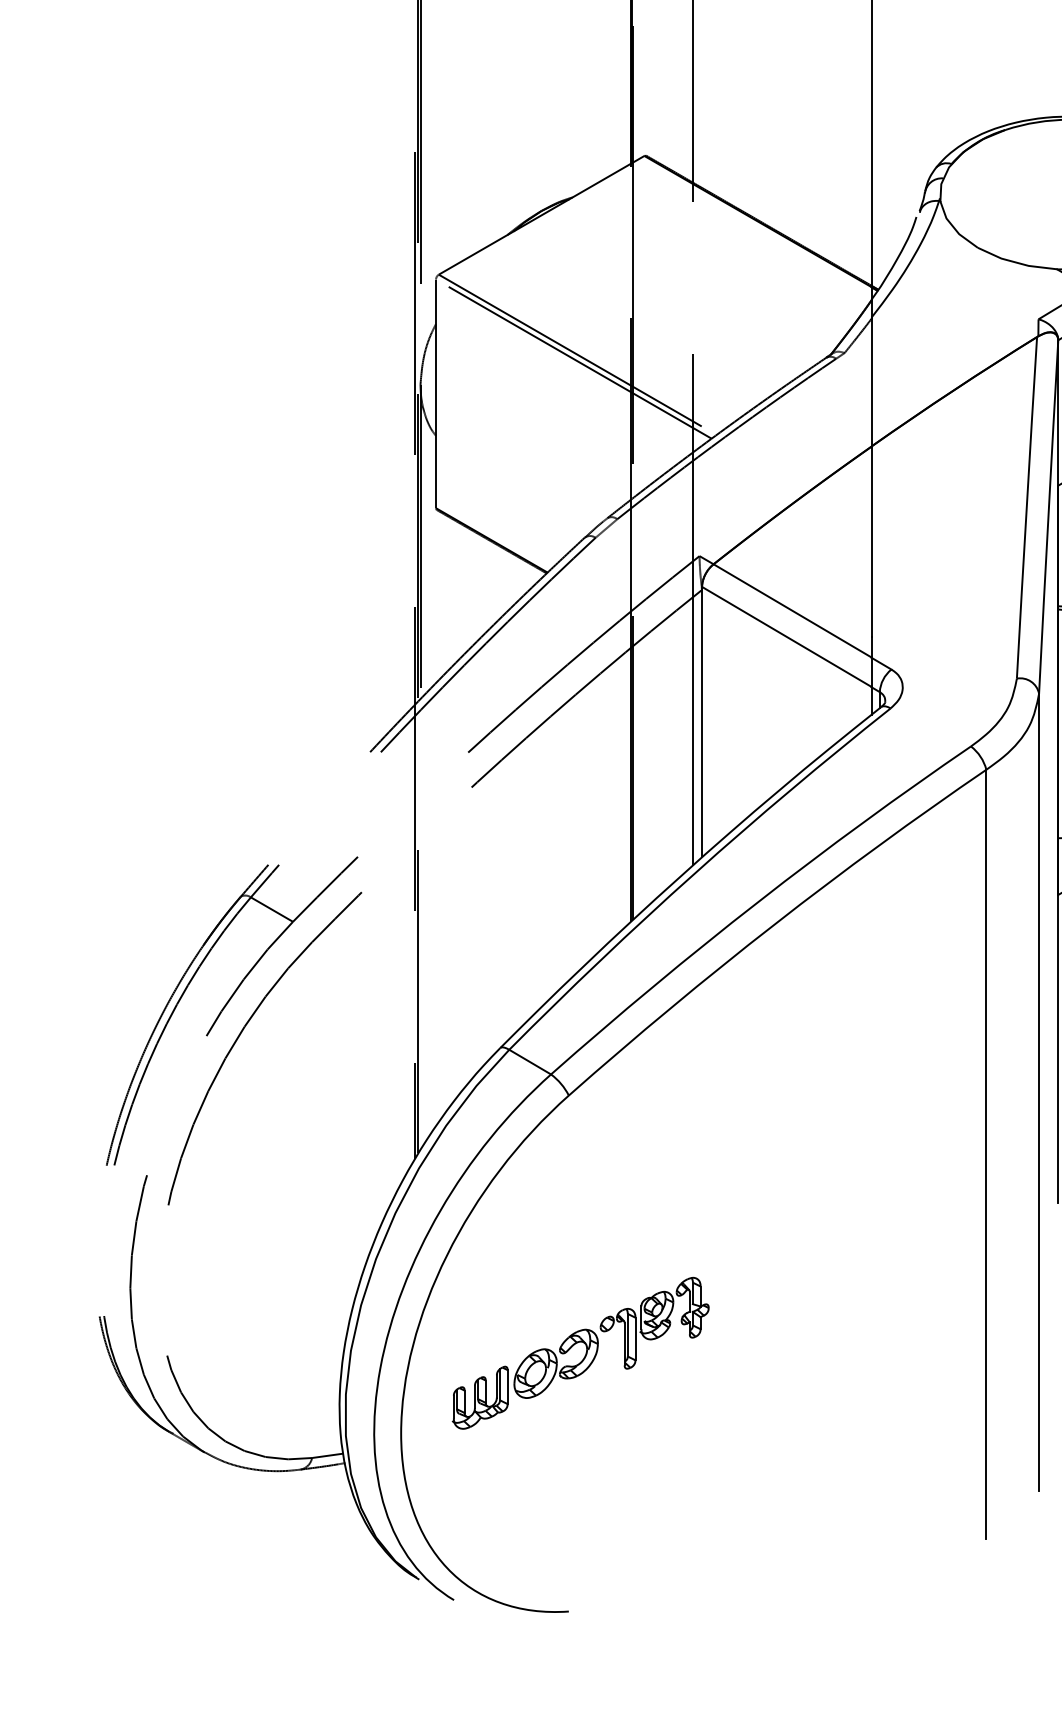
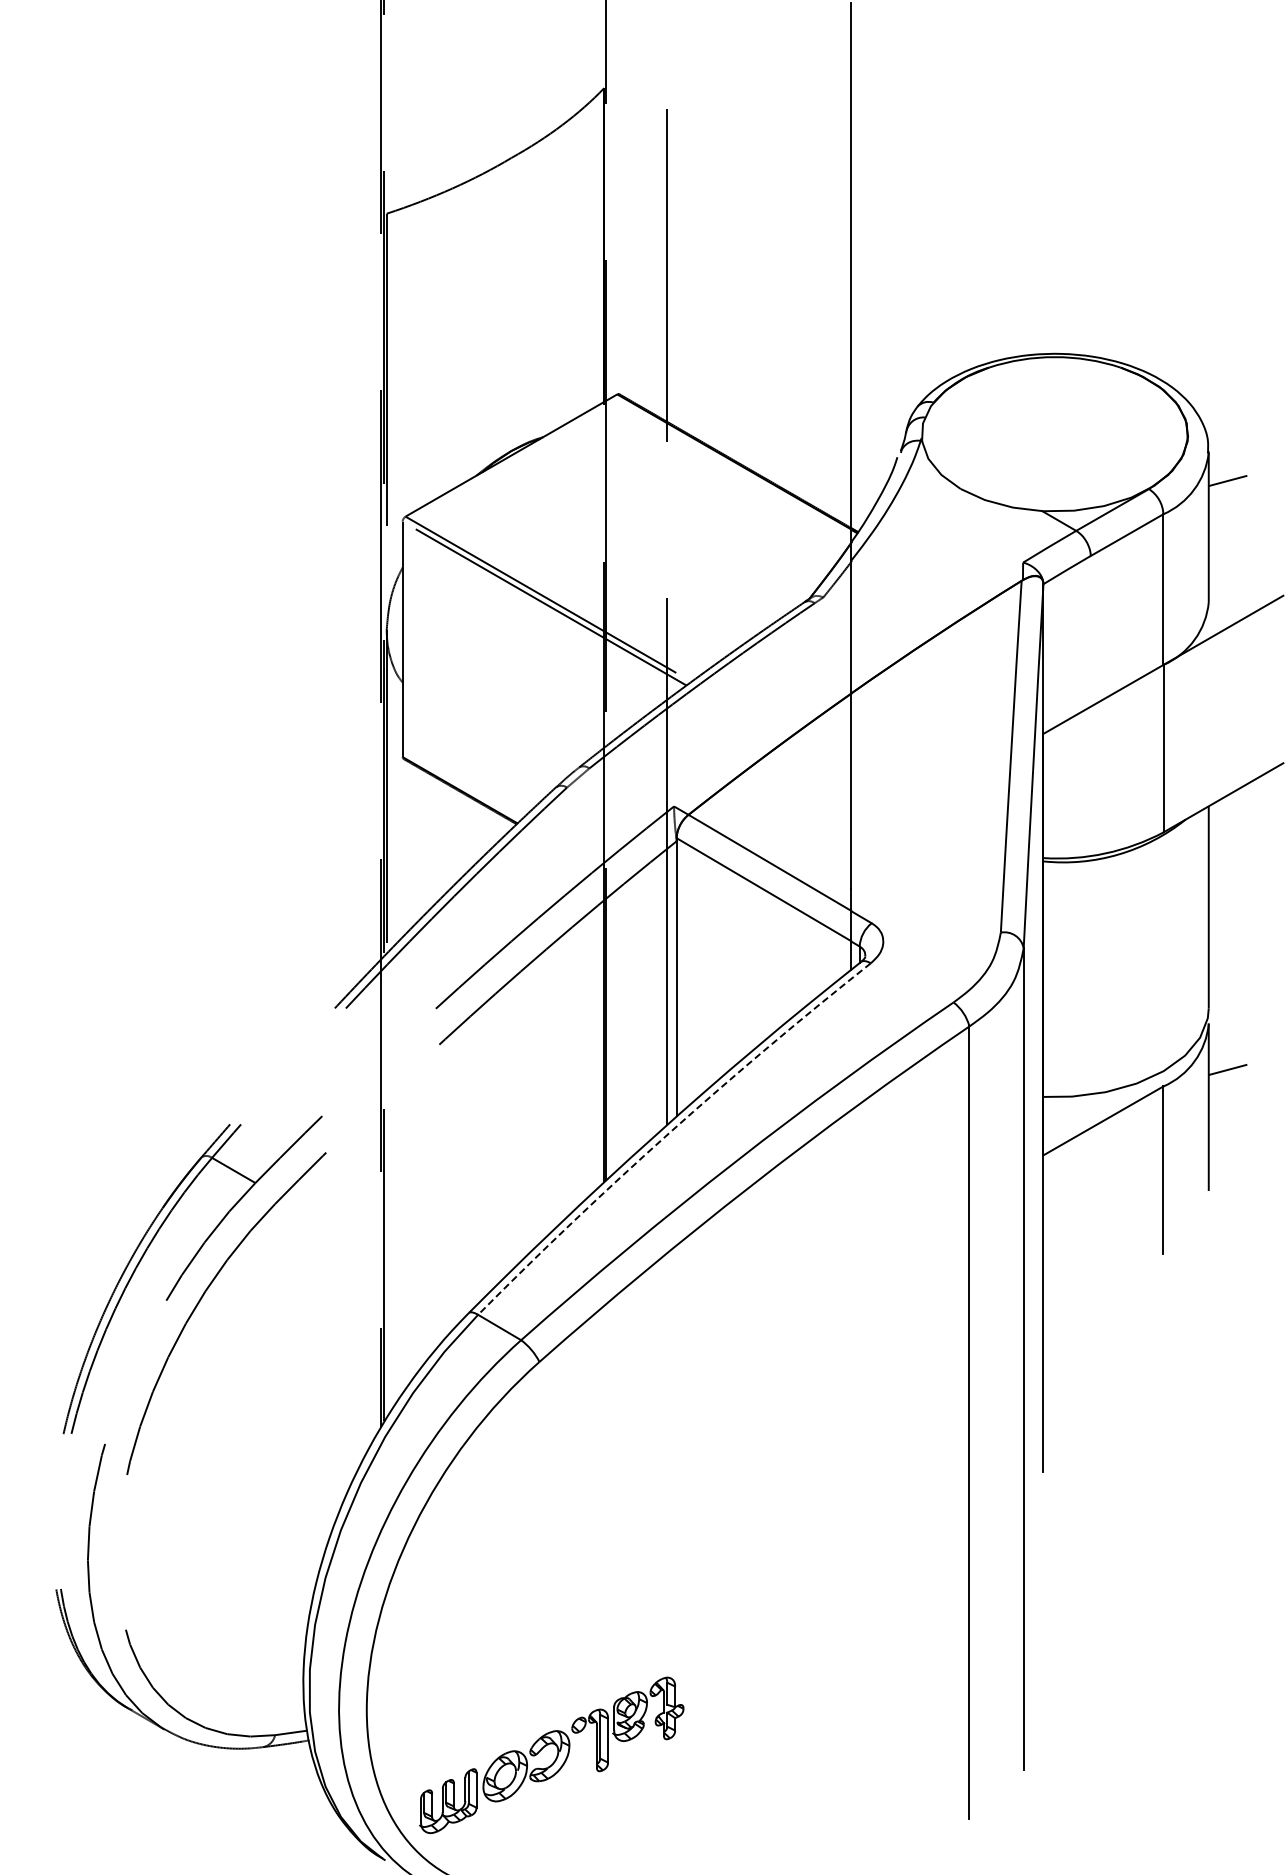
arc: (695, 873) -> (669, 1133), solid -> dashed
part: (580, 1353) -> (551, 1755), moved

